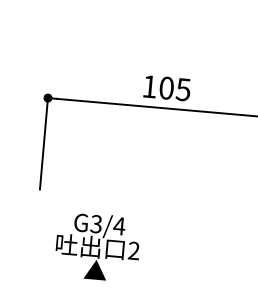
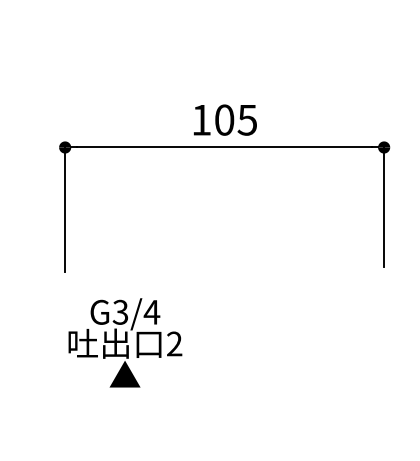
text: (98, 246) -> (125, 342), moved

